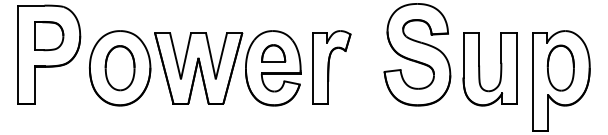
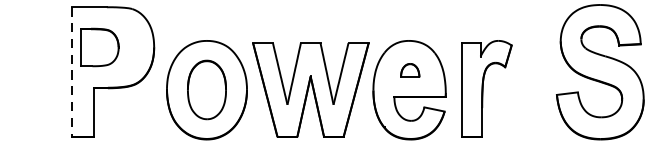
part: (49, 36) -> (100, 48), moved
part: (273, 53) -> (409, 70), size x0.6
line: (18, 55) -> (72, 73), solid -> dashed

